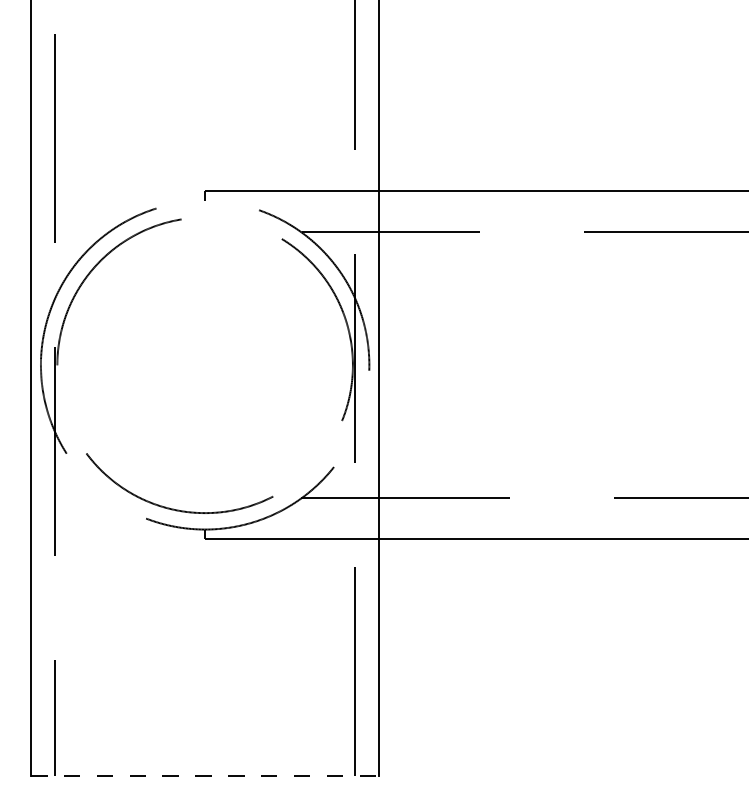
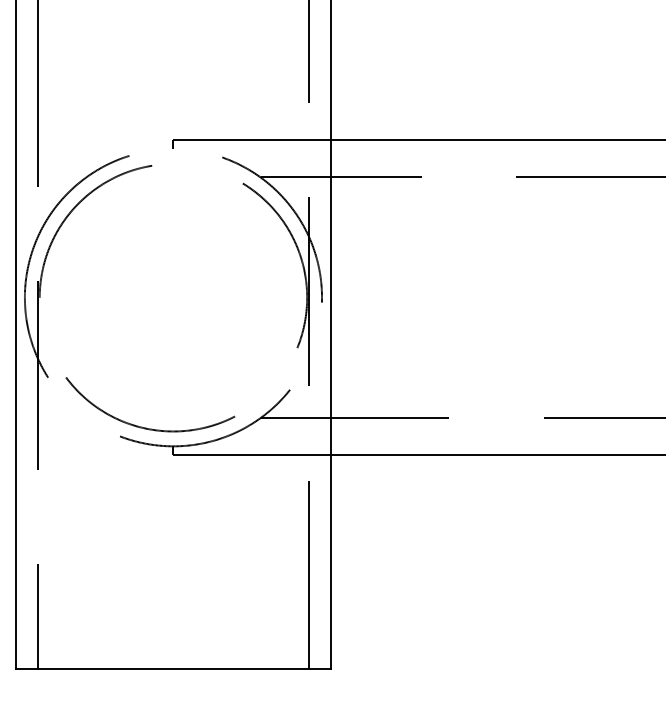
line: (205, 775) -> (173, 668), dashed -> solid

